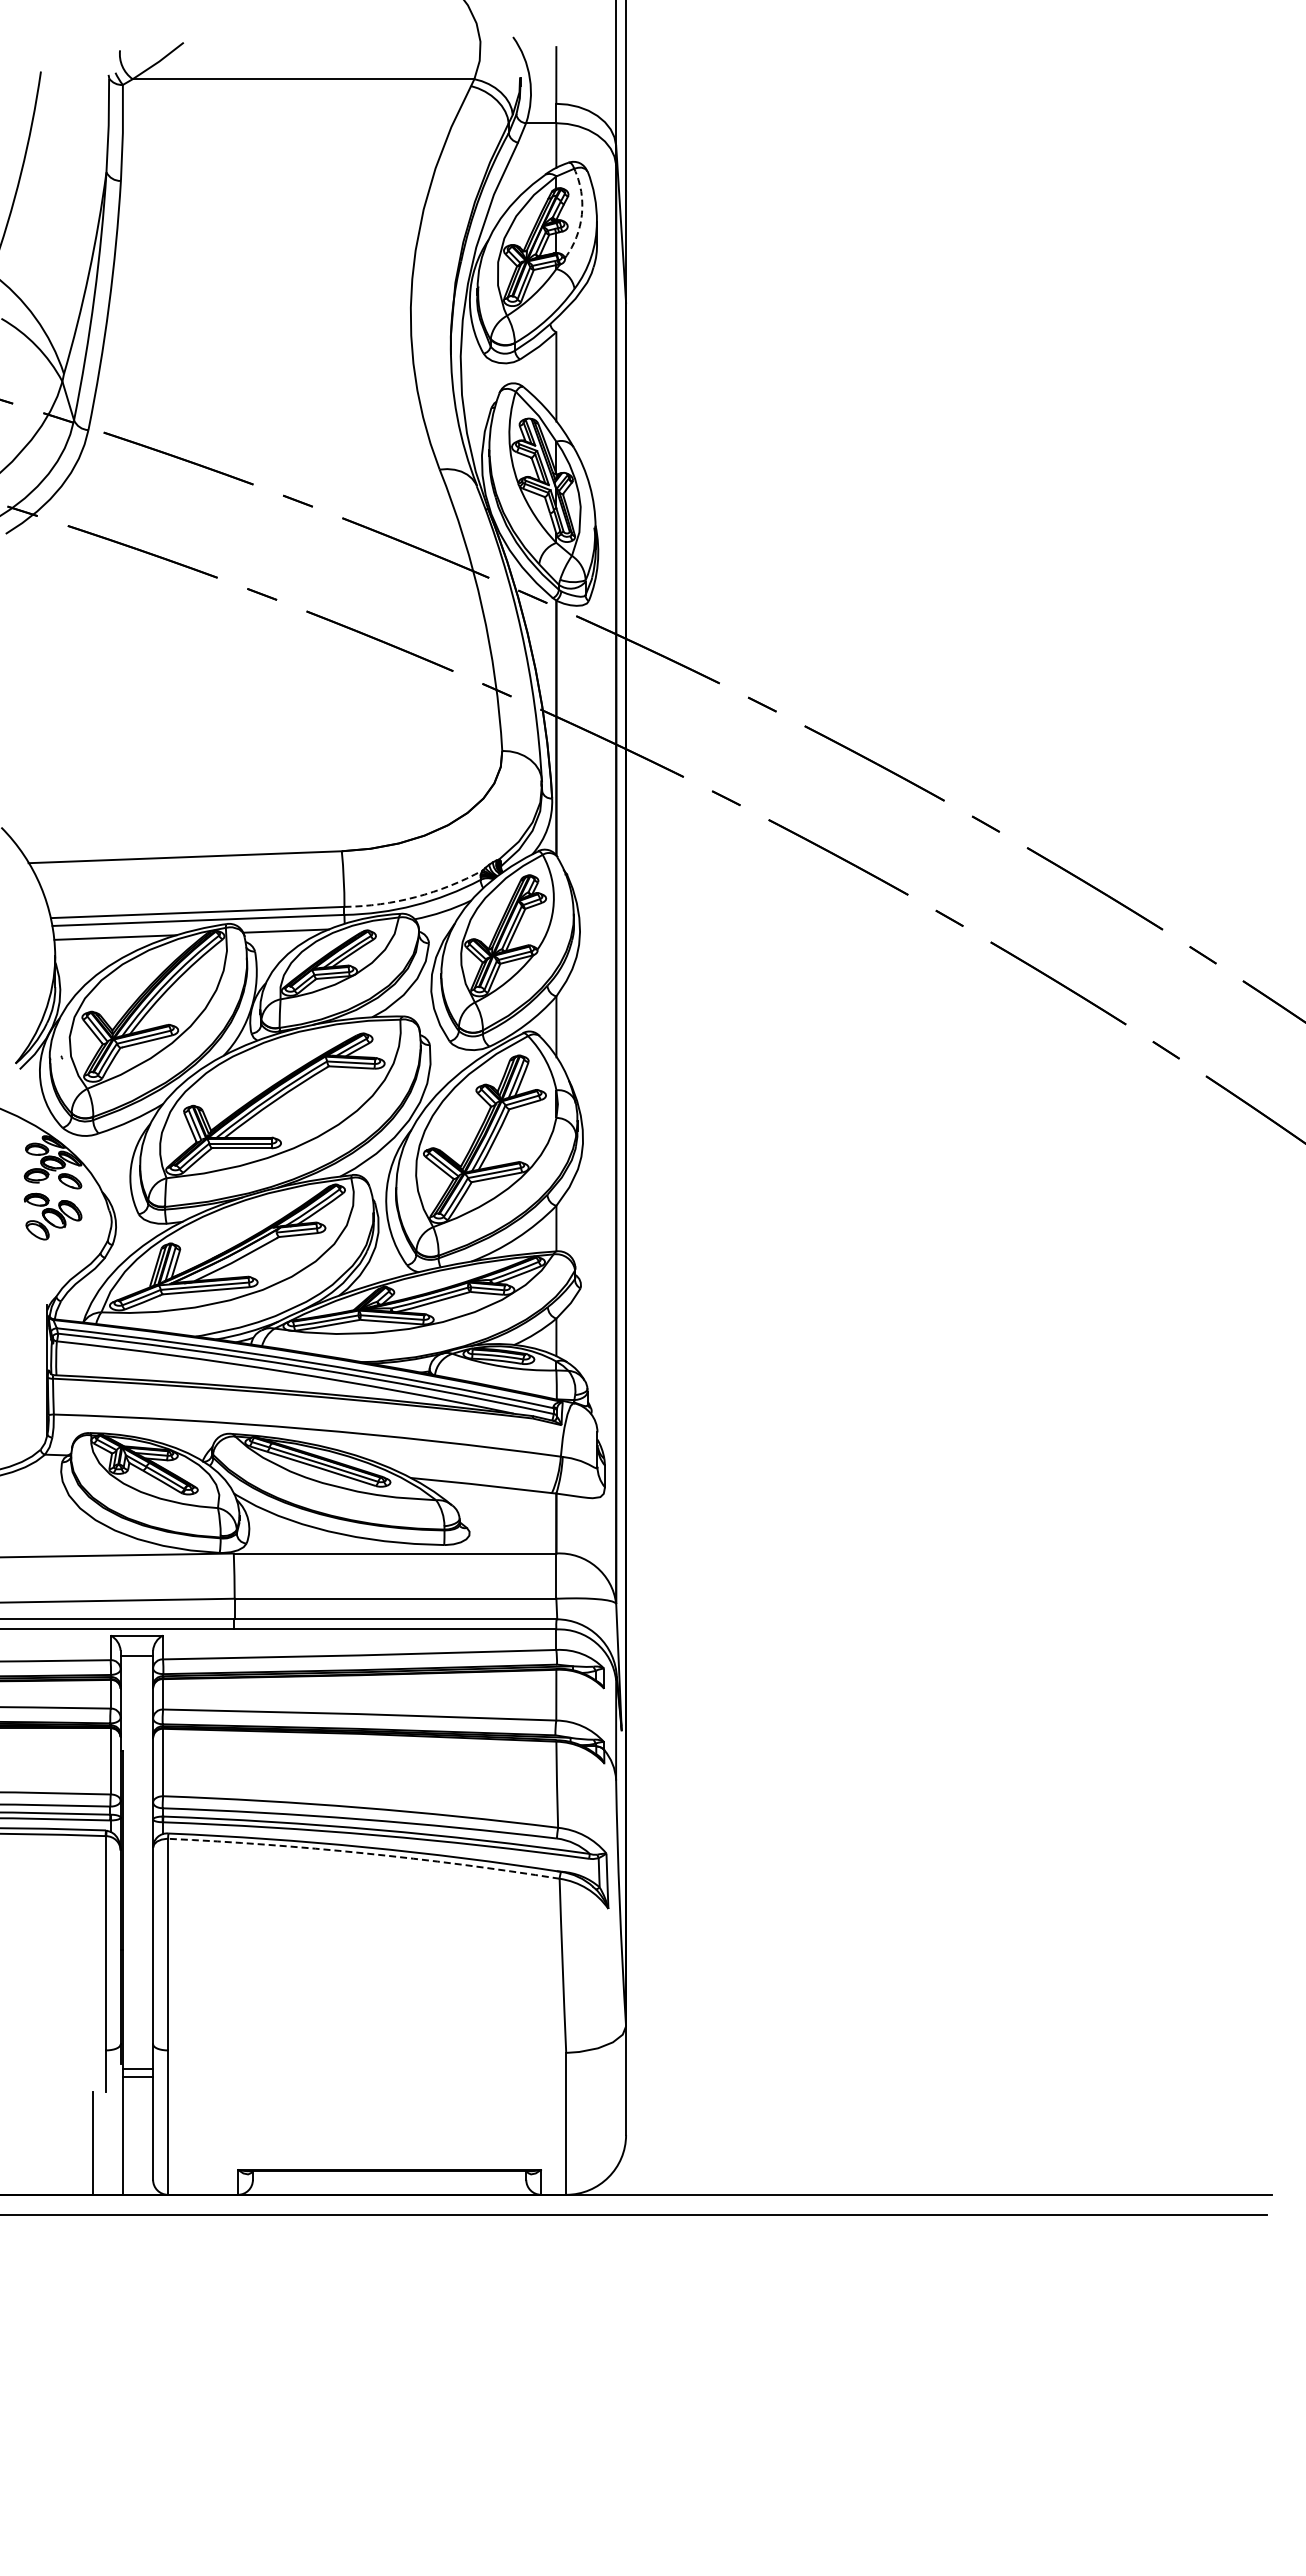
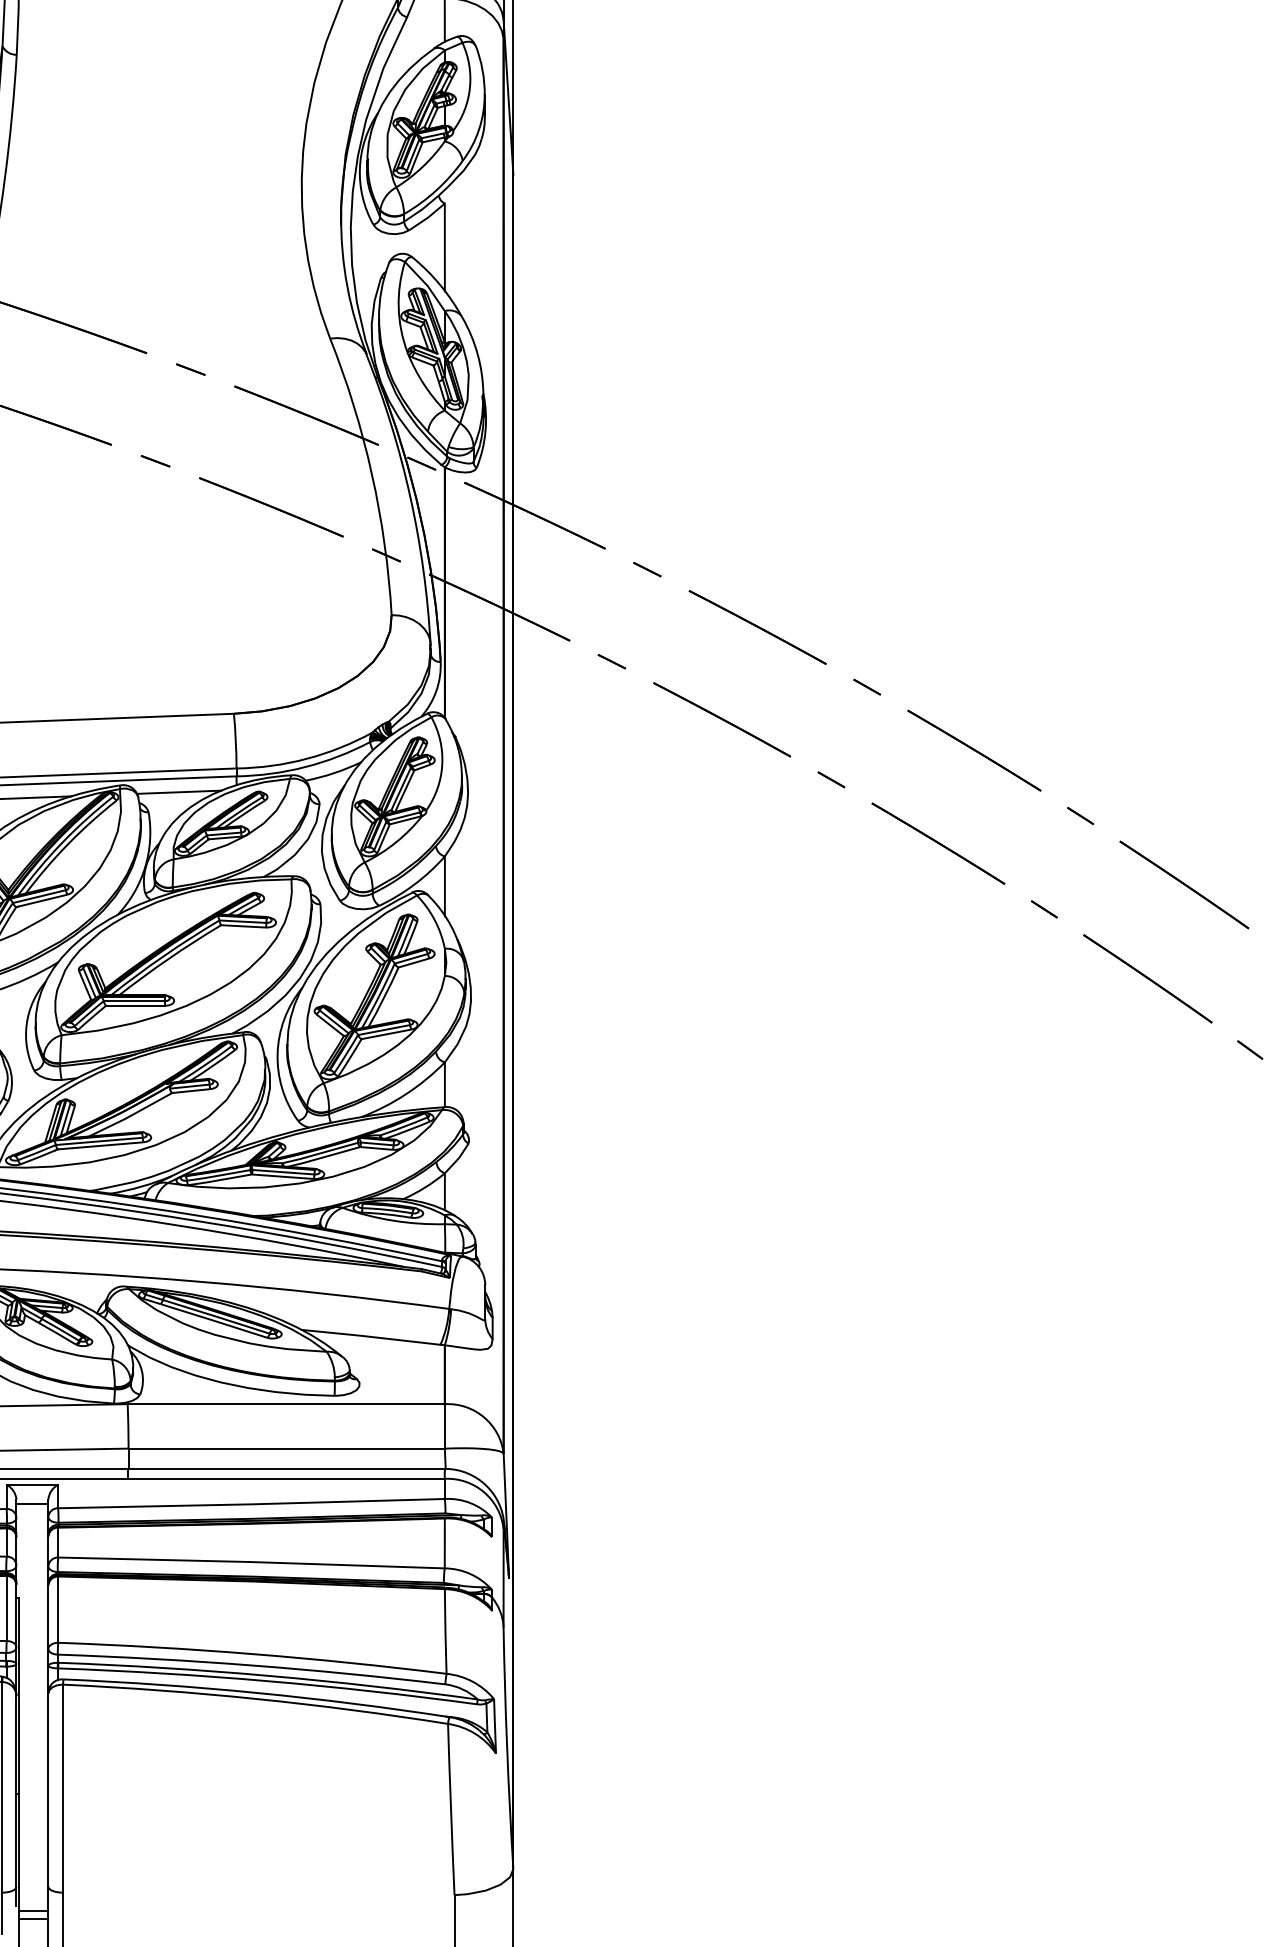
arc: (581, 214) -> (469, 87), dashed -> solid
arc: (416, 897) -> (307, 759), dashed -> solid
arc: (364, 1853) -> (256, 1699), dashed -> solid

